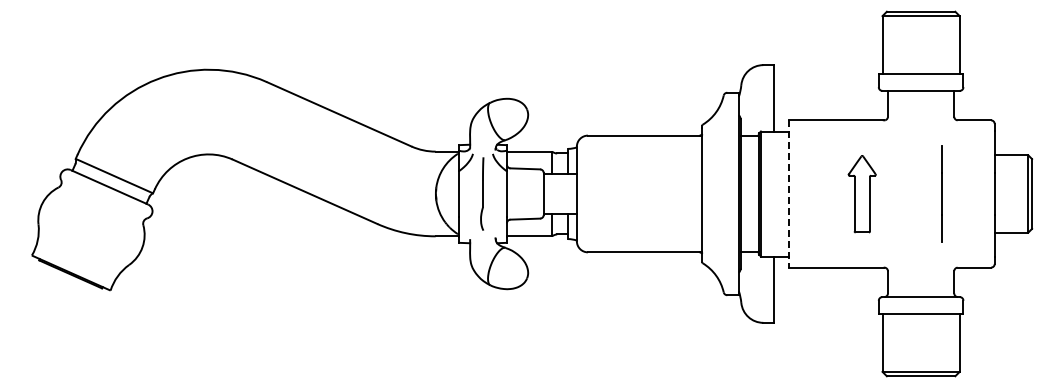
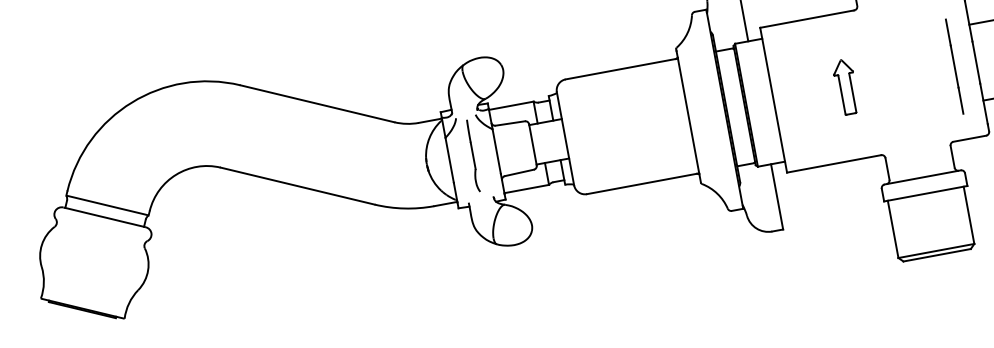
line: (788, 193) -> (773, 99), dashed -> solid
line: (941, 193) -> (954, 66), moved
part: (861, 194) -> (845, 87), size x0.71

